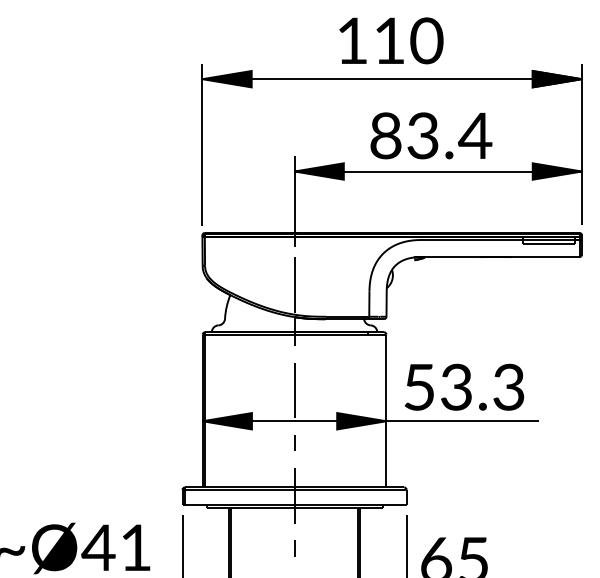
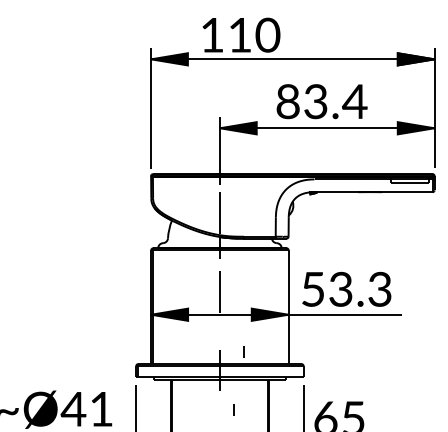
text: (391, 40) -> (241, 34), moved
line: (294, 442) -> (243, 351), moved
line: (294, 548) -> (234, 409), moved

